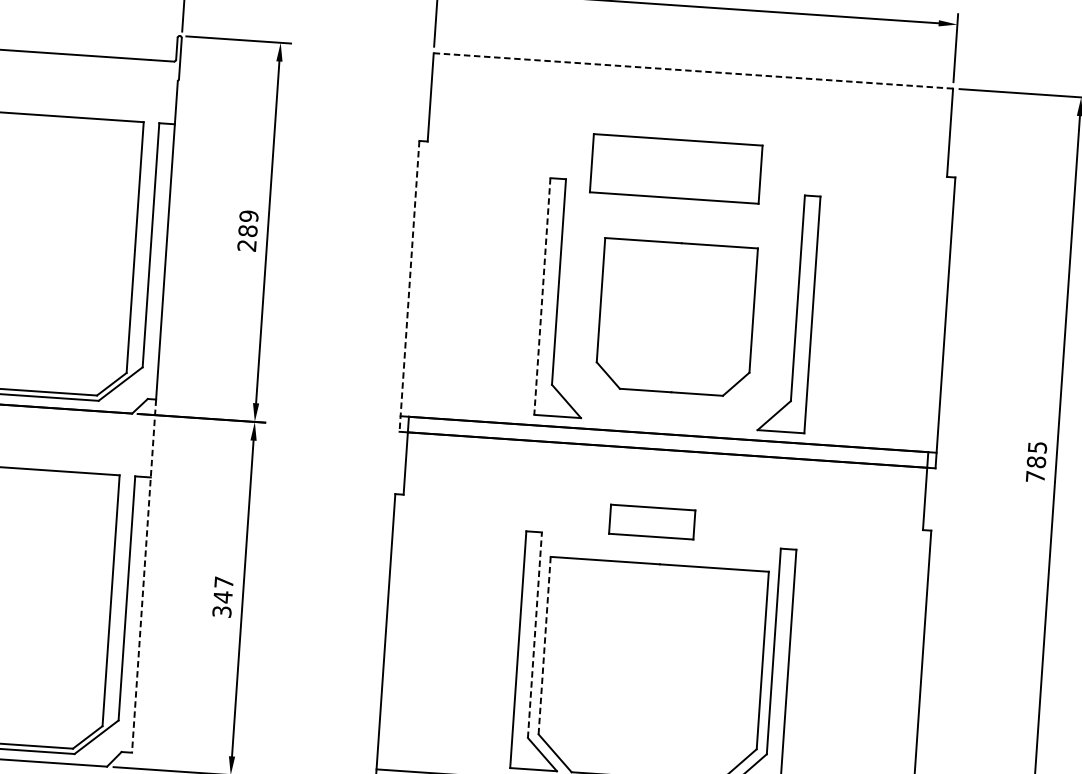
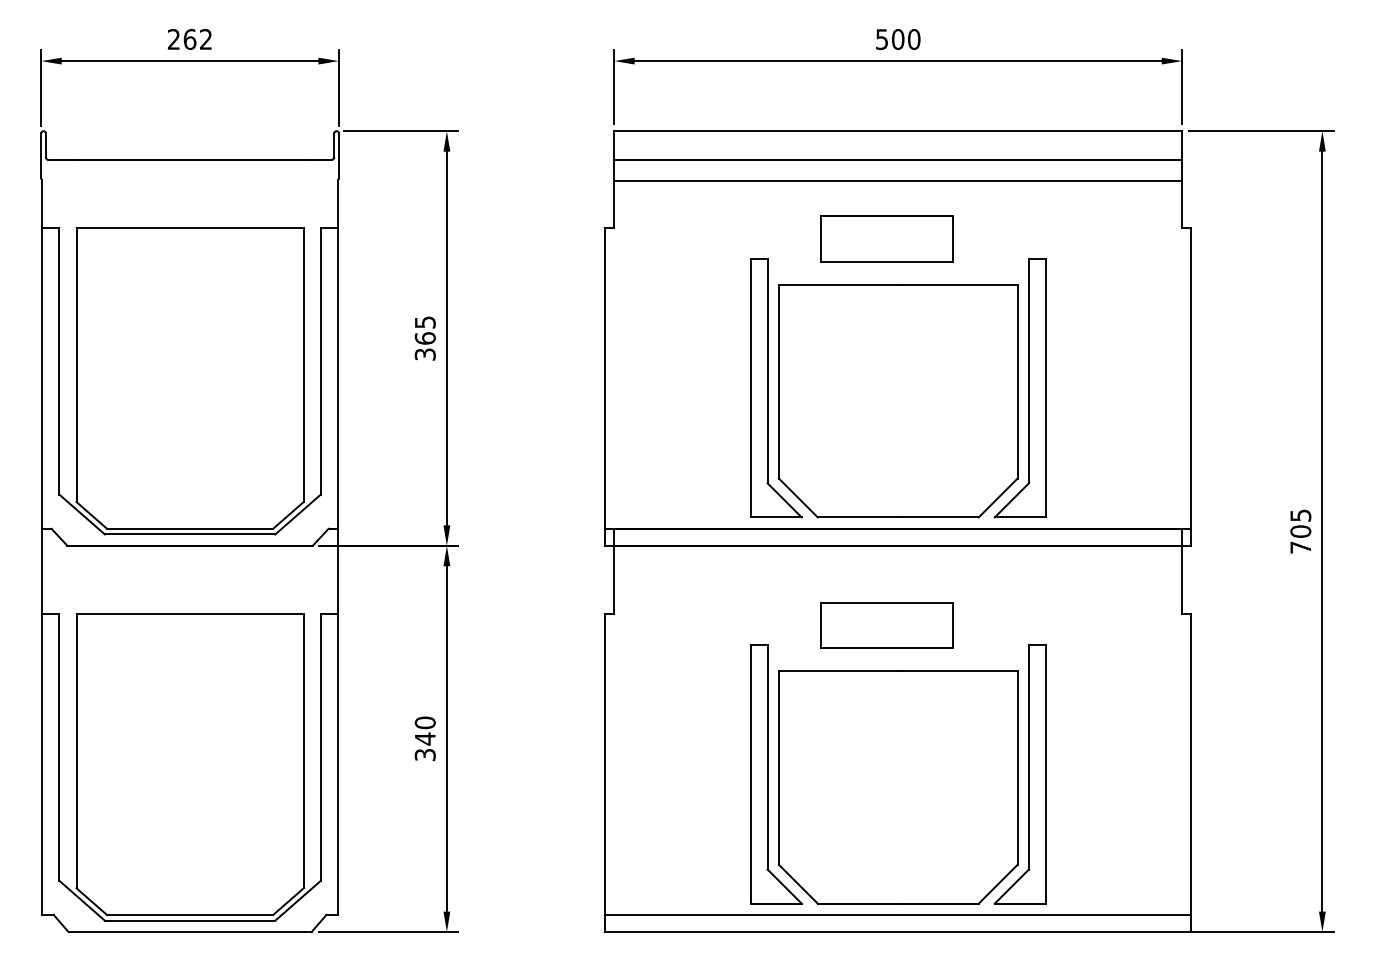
line: (693, 71) -> (898, 131), dashed -> solid
line: (691, 96) -> (898, 159), added
line: (690, 116) -> (898, 180), added
part: (675, 168) -> (886, 238), size x0.71
text: (247, 230) -> (424, 338), 289 -> 365
line: (409, 287) -> (605, 387), dashed -> solid
line: (542, 297) -> (750, 388), dashed -> solid
part: (675, 318) -> (897, 401), size x1.43
text: (1036, 462) -> (1300, 531), 785 -> 705
part: (651, 522) -> (886, 625), size x1.43
line: (143, 576) -> (337, 722), dashed -> solid
text: (223, 582) -> (424, 722), 347 -> 340
line: (534, 634) -> (767, 756), dashed -> solid
line: (544, 646) -> (778, 768), dashed -> solid

